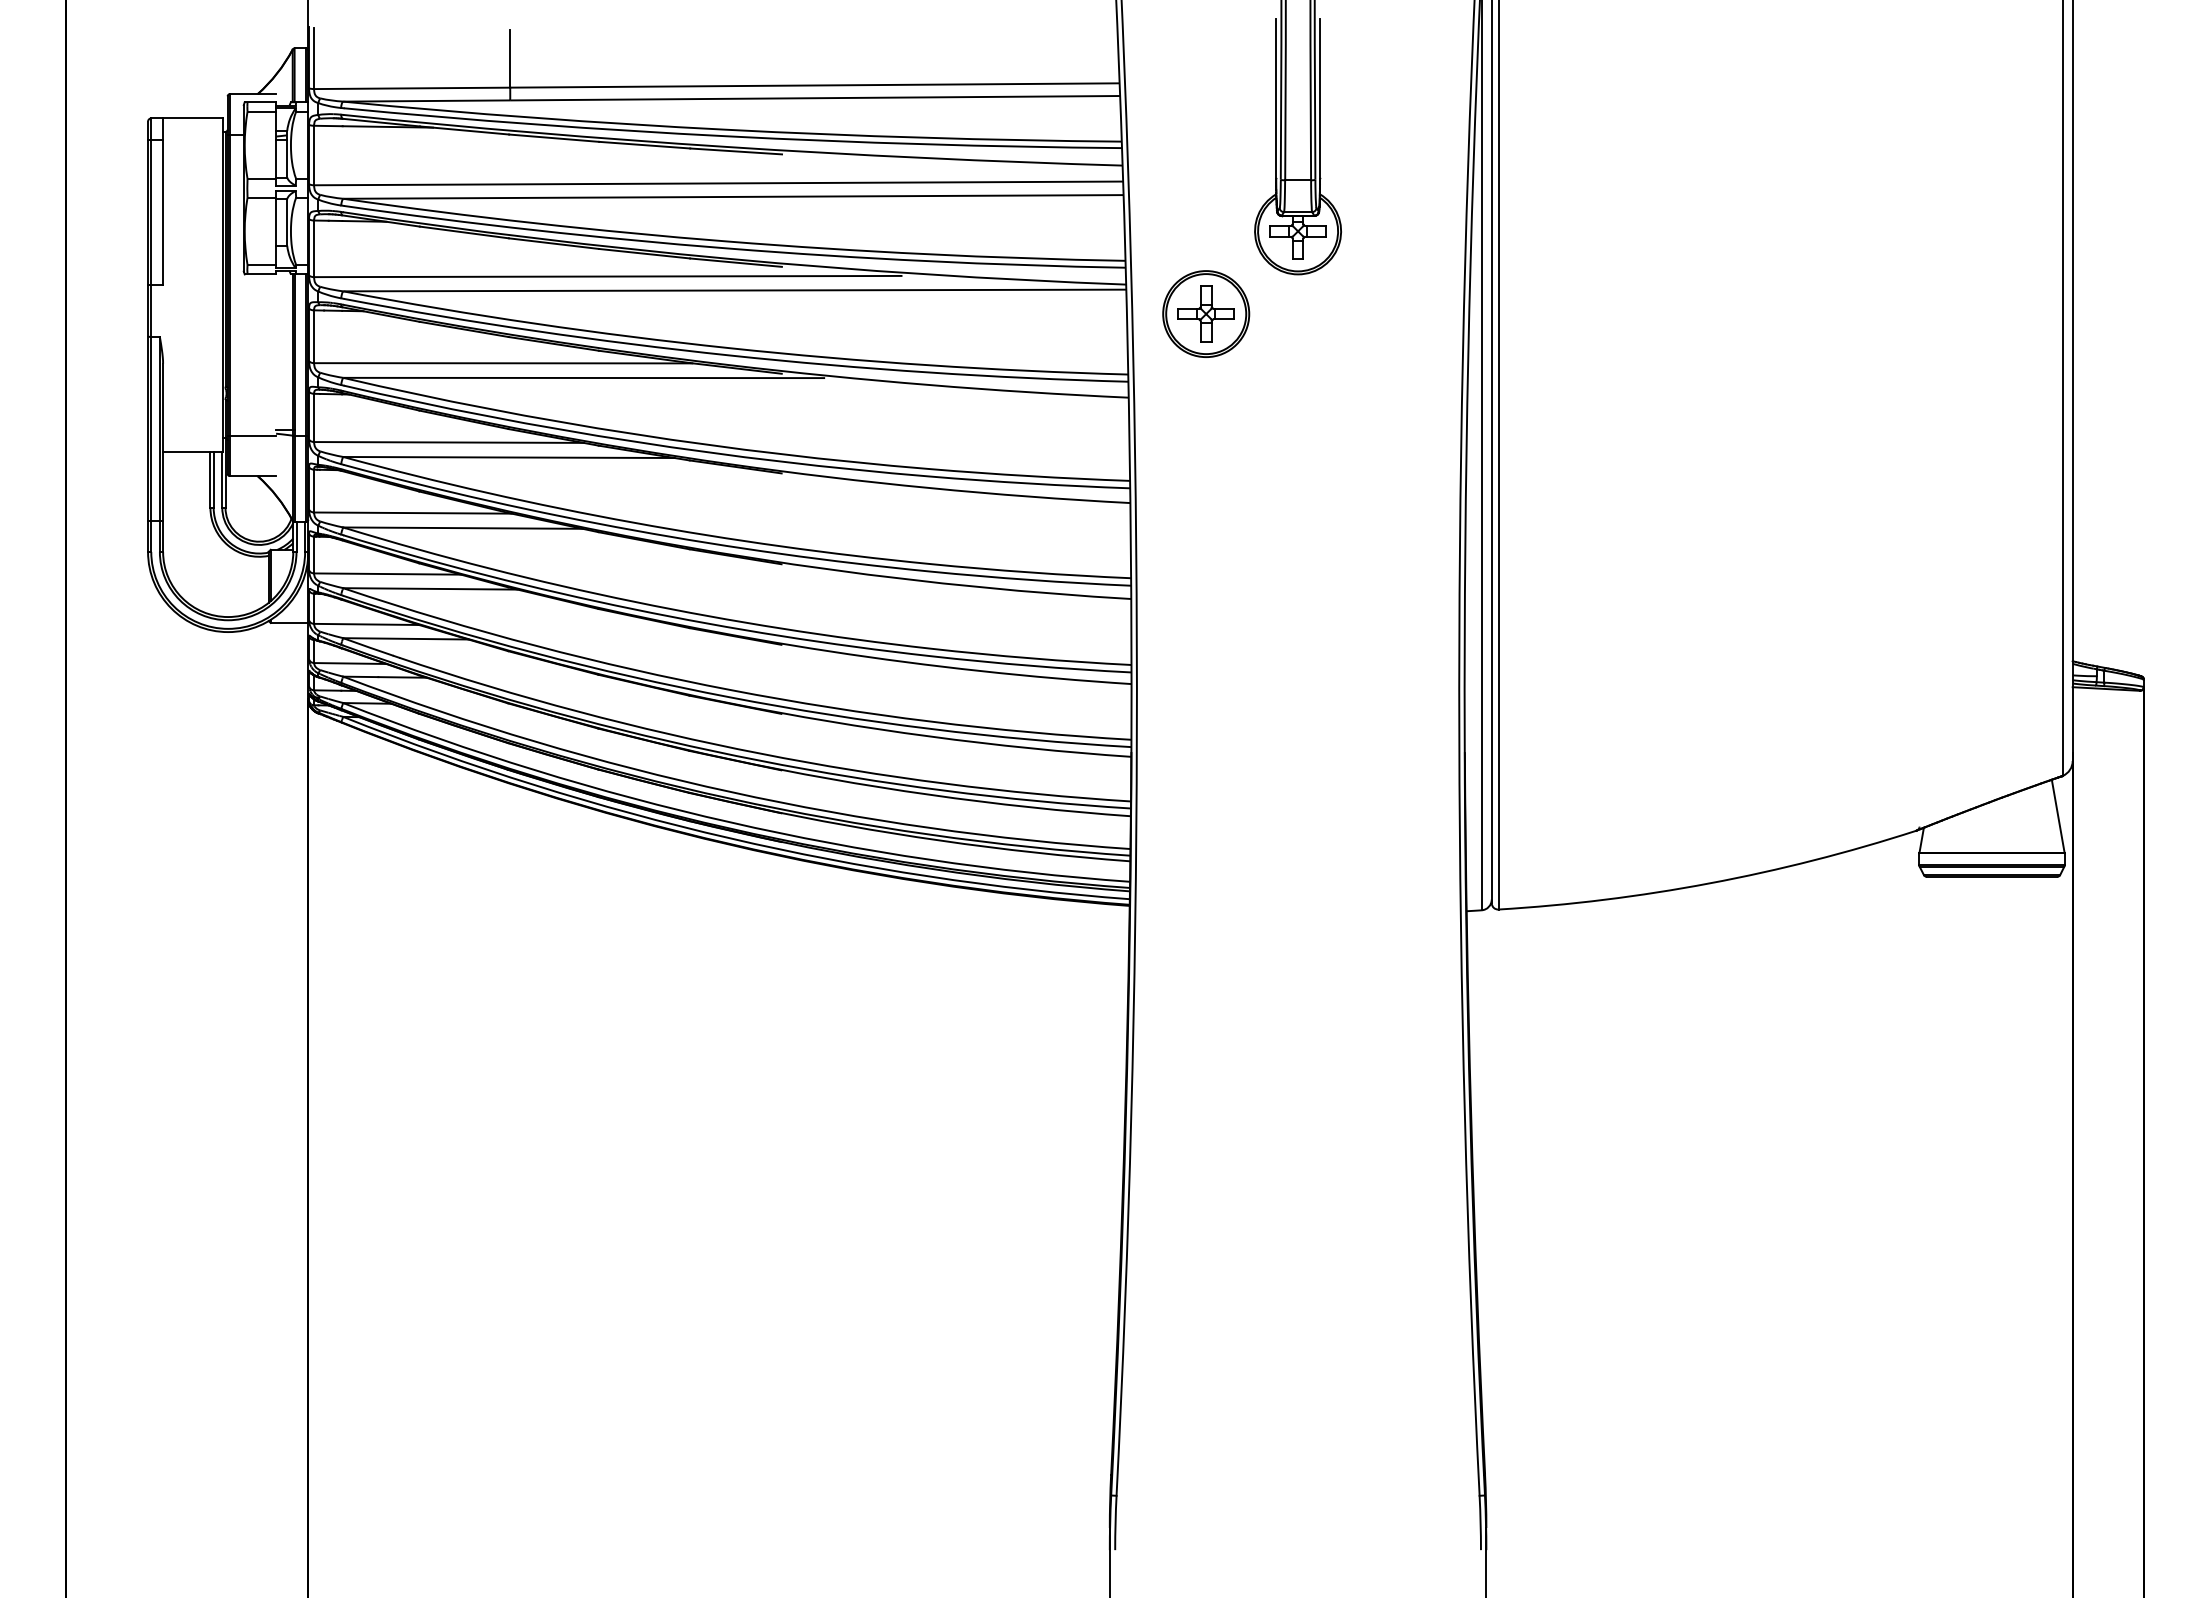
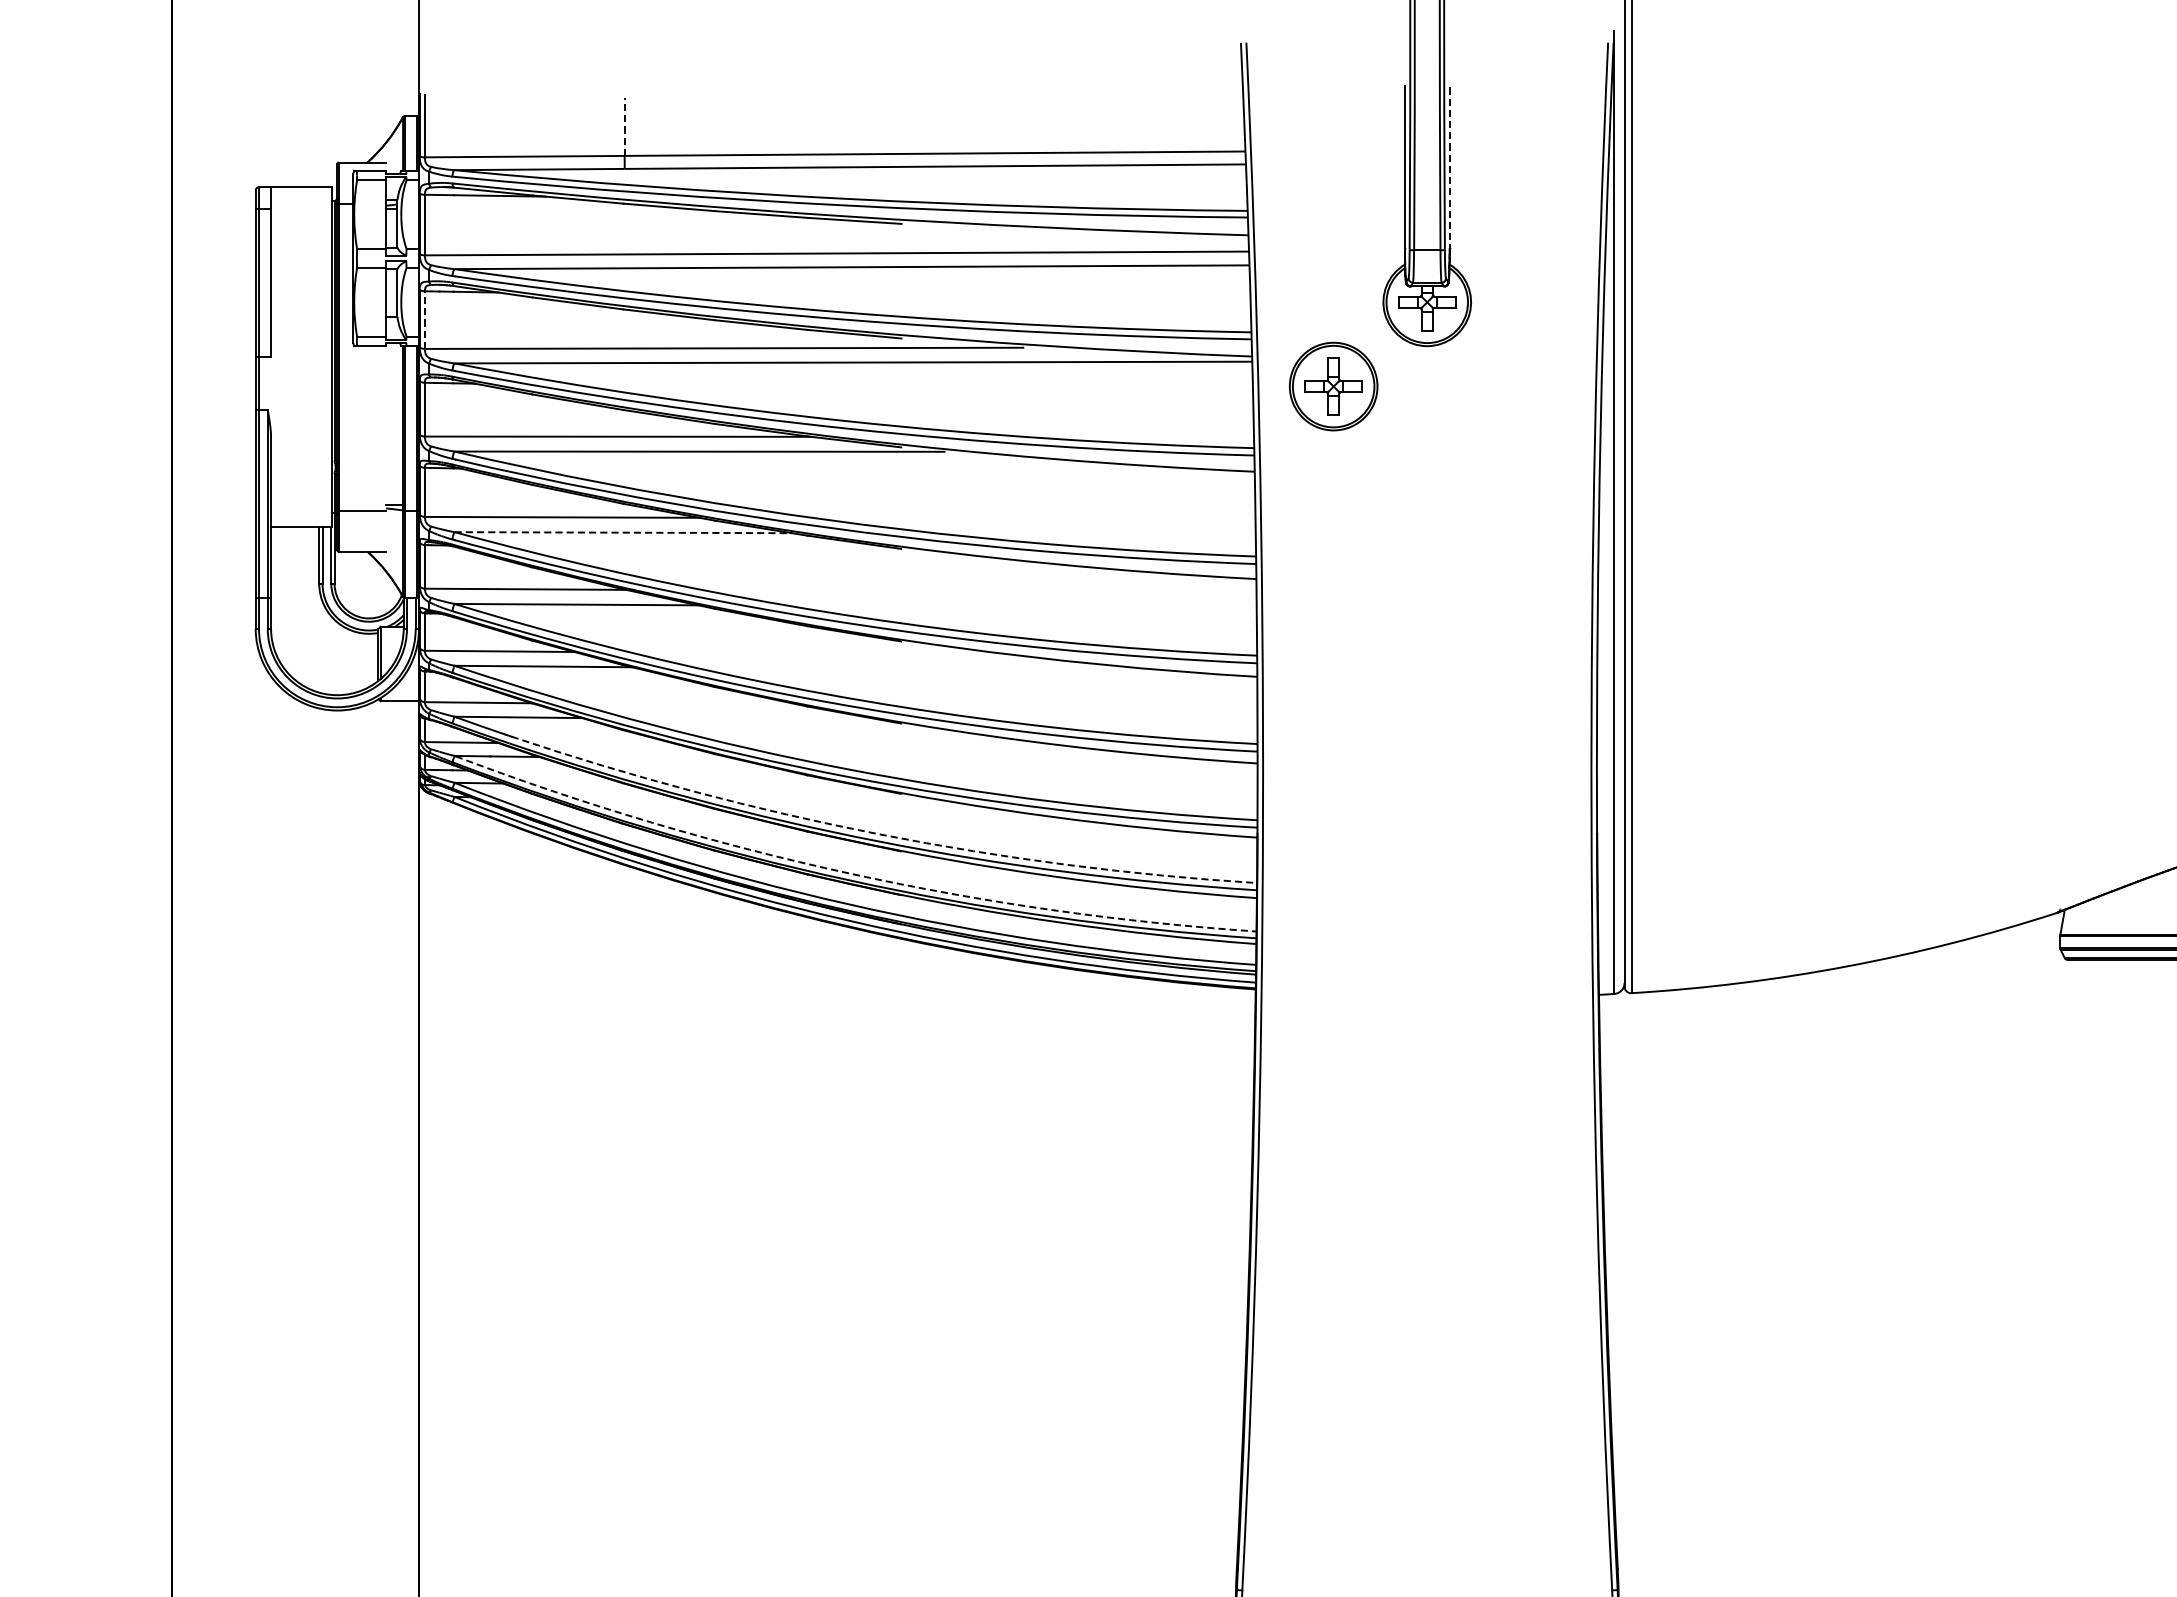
line: (510, 59) -> (624, 127), solid -> dashed
line: (1320, 99) -> (1450, 167), solid -> dashed
line: (314, 248) -> (425, 319), solid -> dashed
line: (508, 457) -> (622, 532), solid -> dashed
arc: (760, 753) -> (879, 834), solid -> dashed
arc: (731, 792) -> (850, 873), solid -> dashed

